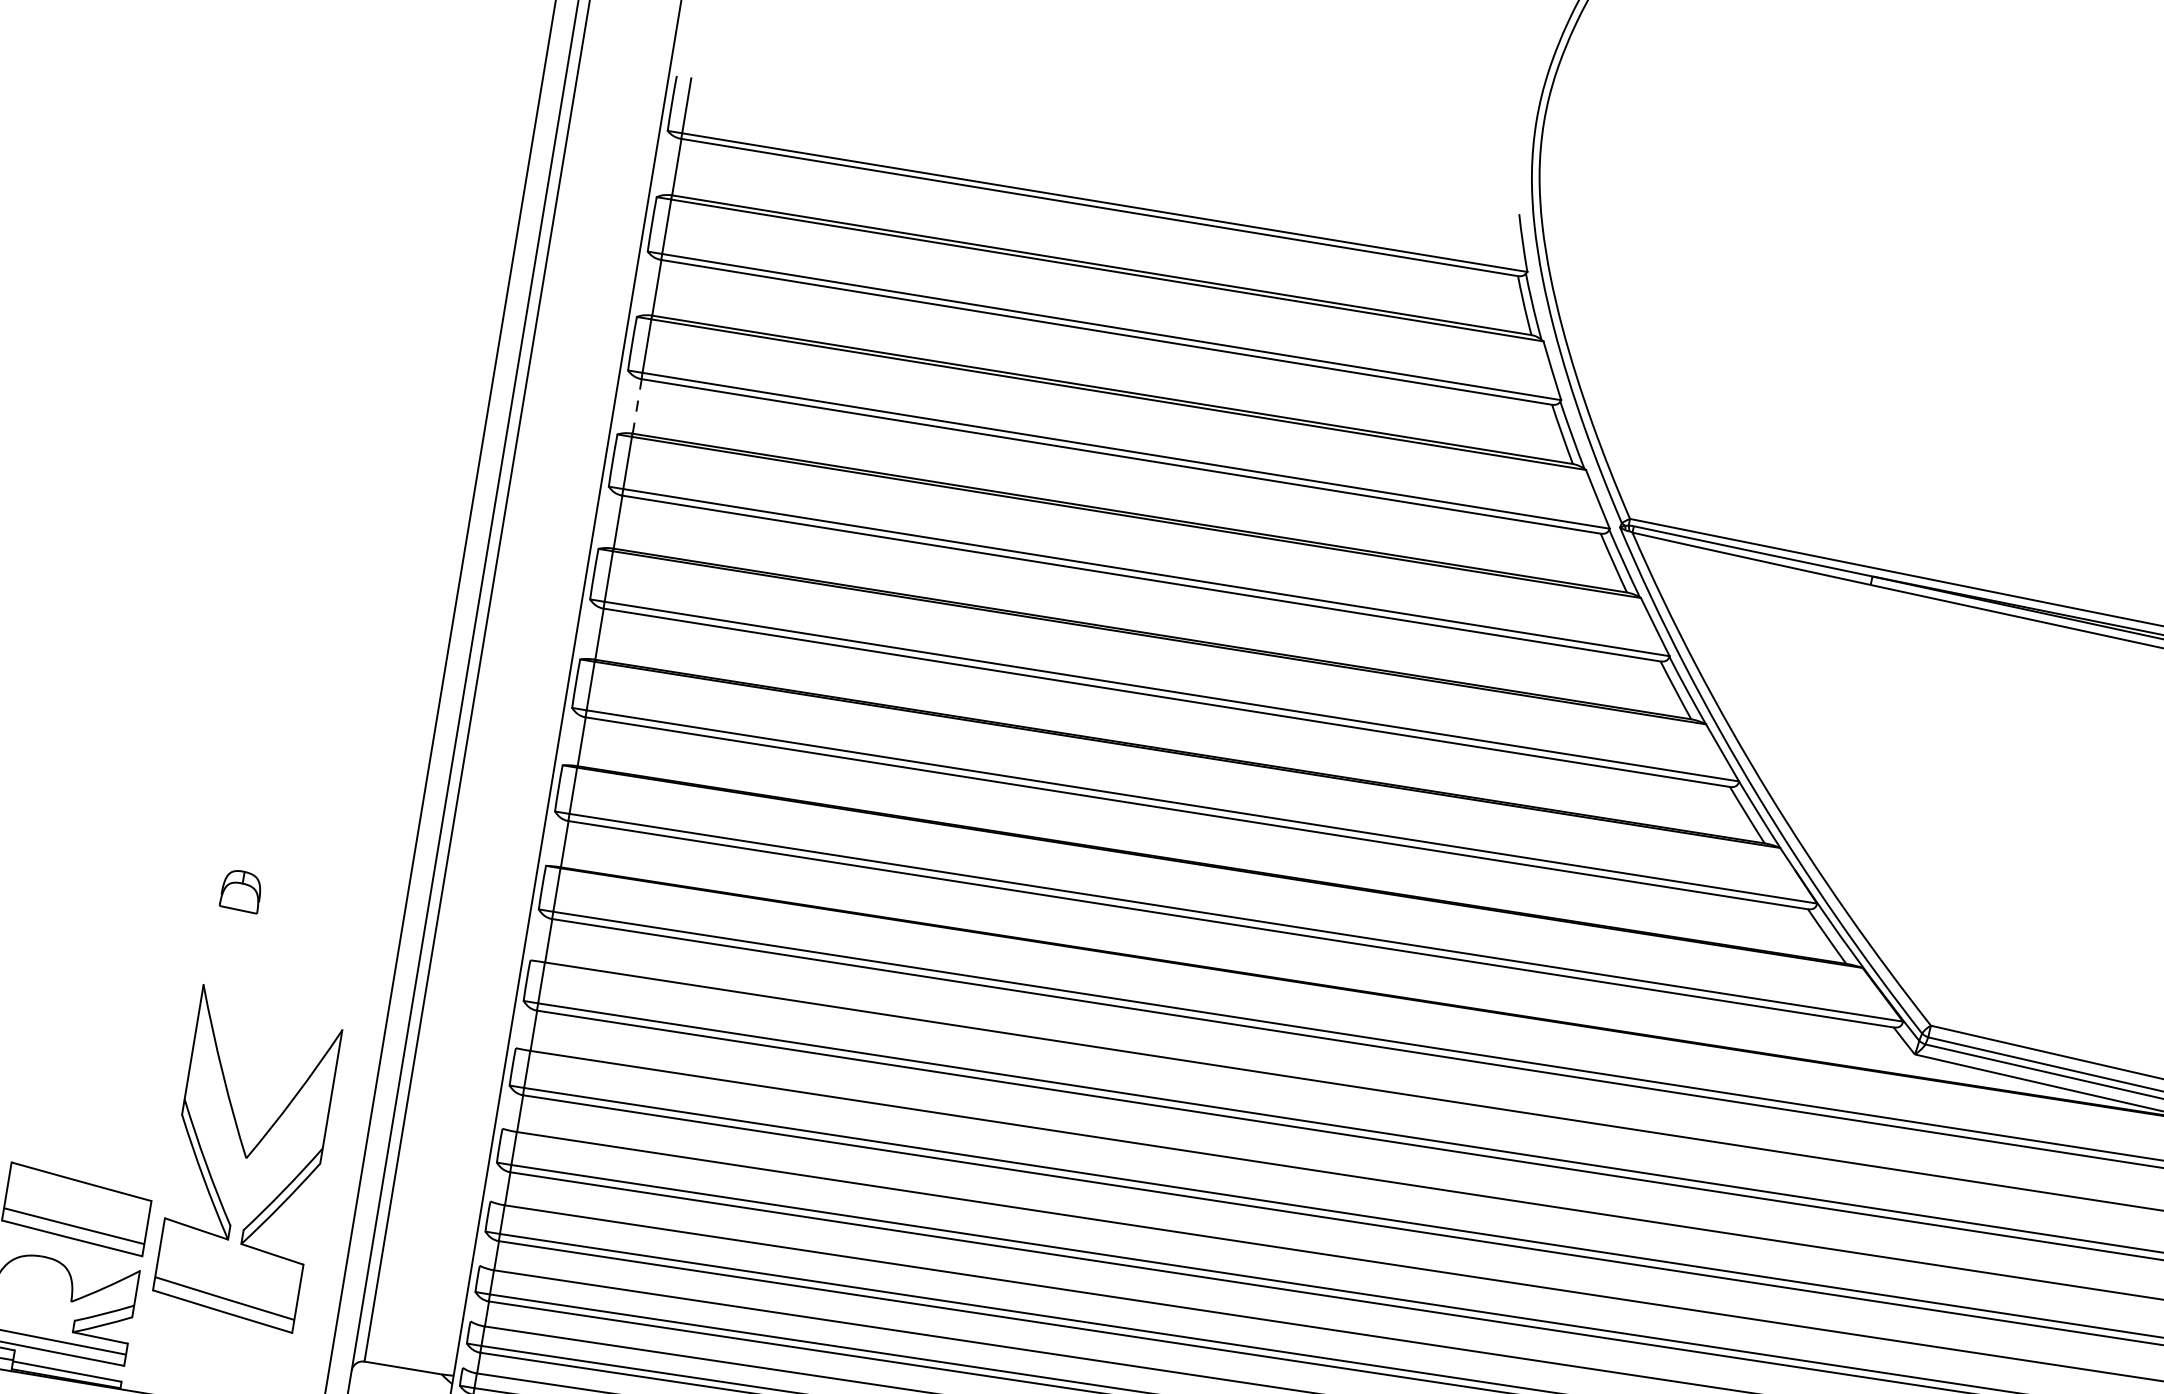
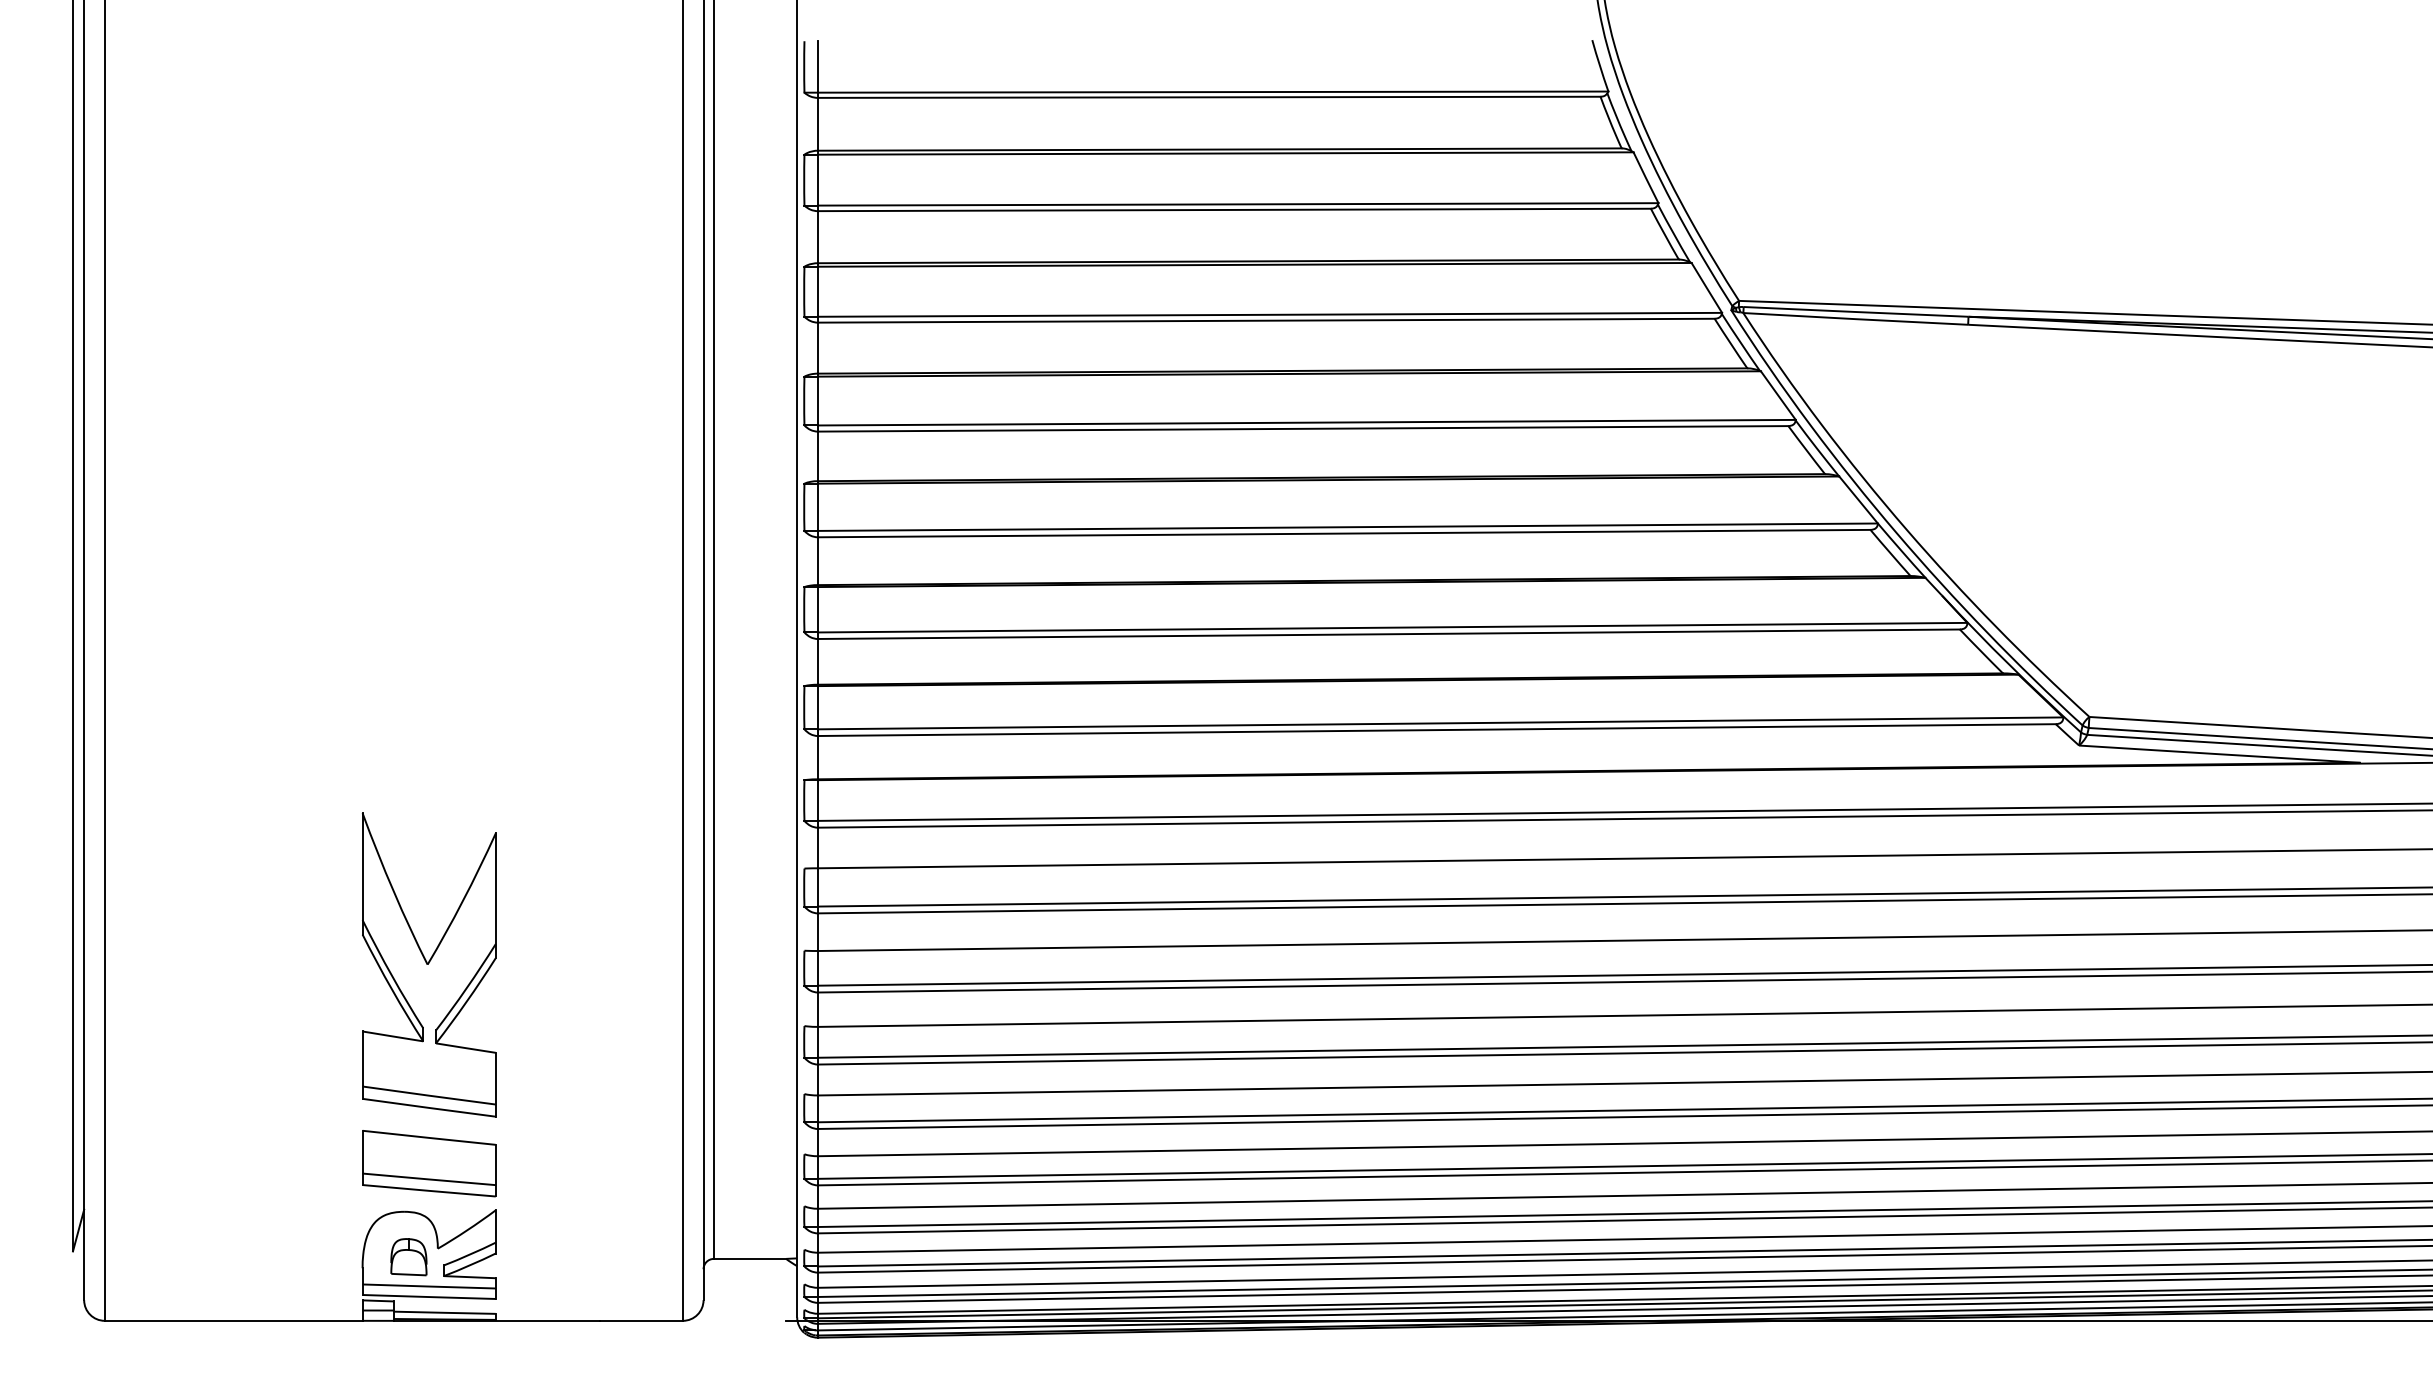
line: (637, 406) -> (818, 348), dashed -> solid
part: (240, 891) -> (408, 1257), moved
part: (247, 1158) -> (428, 964), moved

